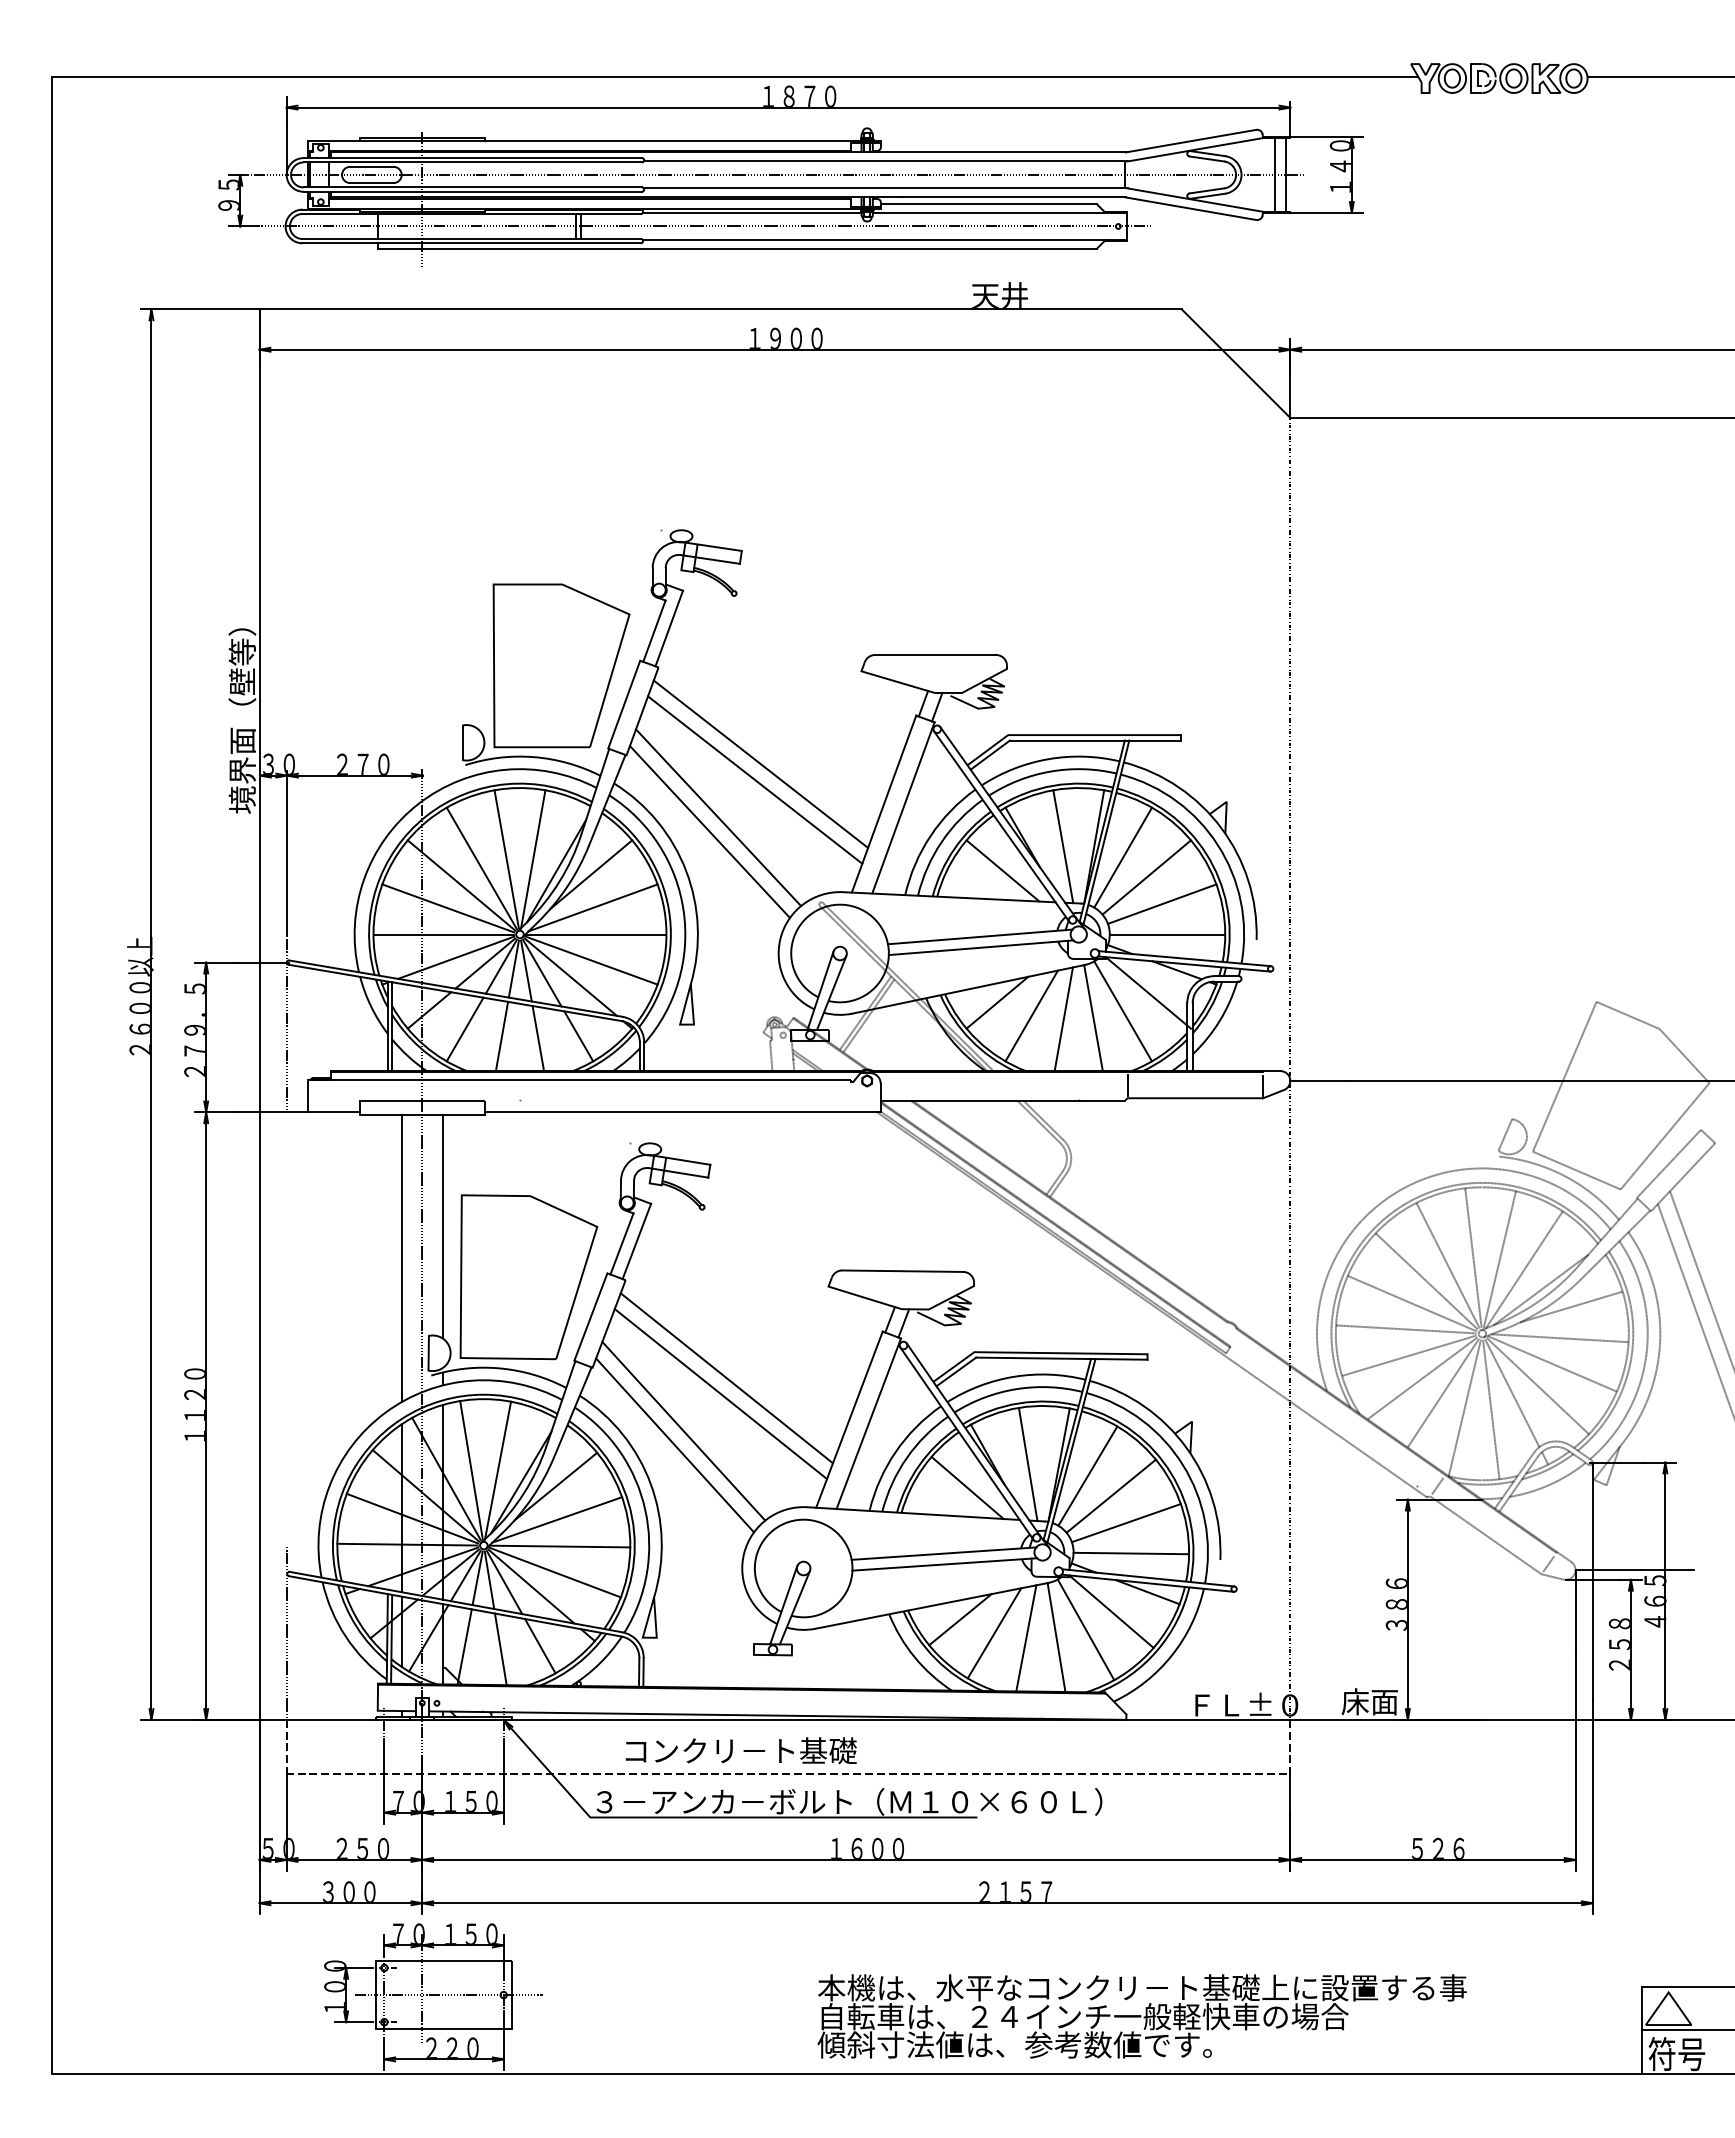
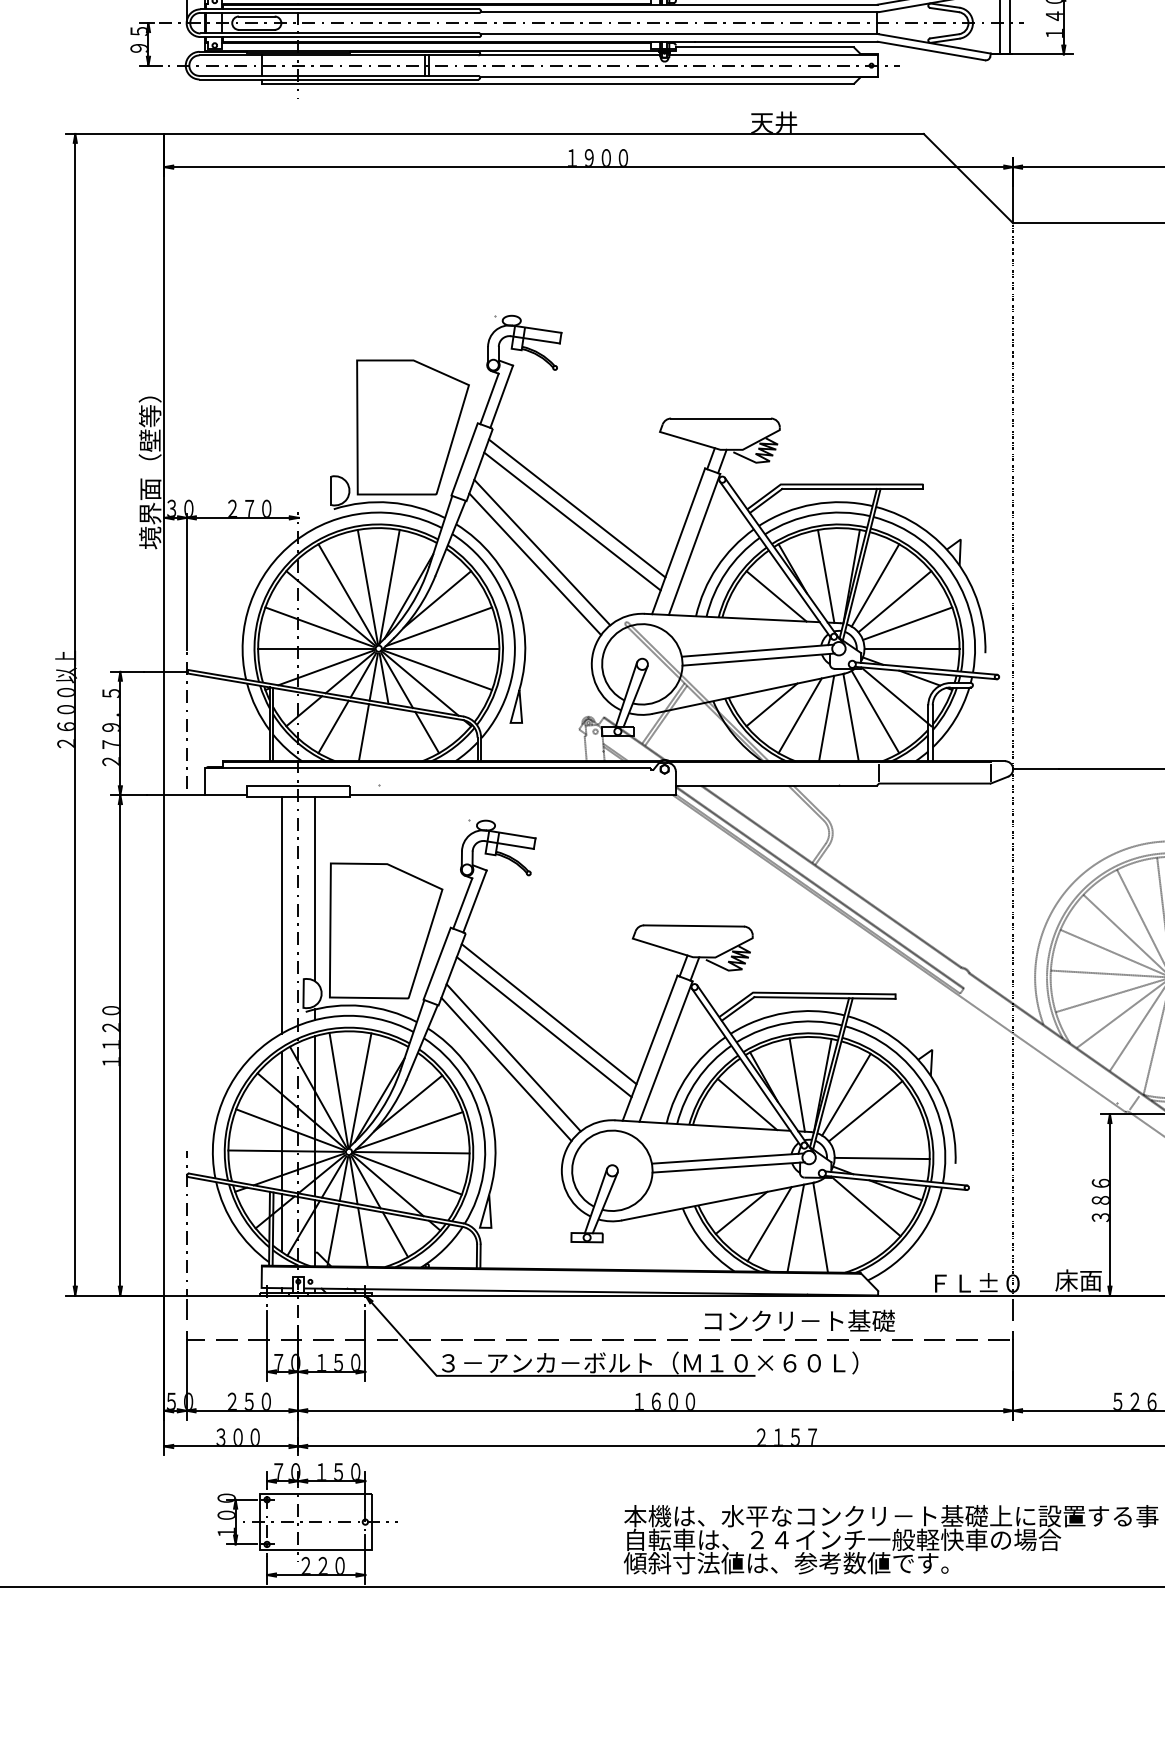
line: (538, 1038) -> (394, 734), removed
line: (1125, 1523) -> (877, 1133), removed
line: (1085, 1629) -> (844, 1221), removed
text: (740, 1750) -> (799, 1320), moved

